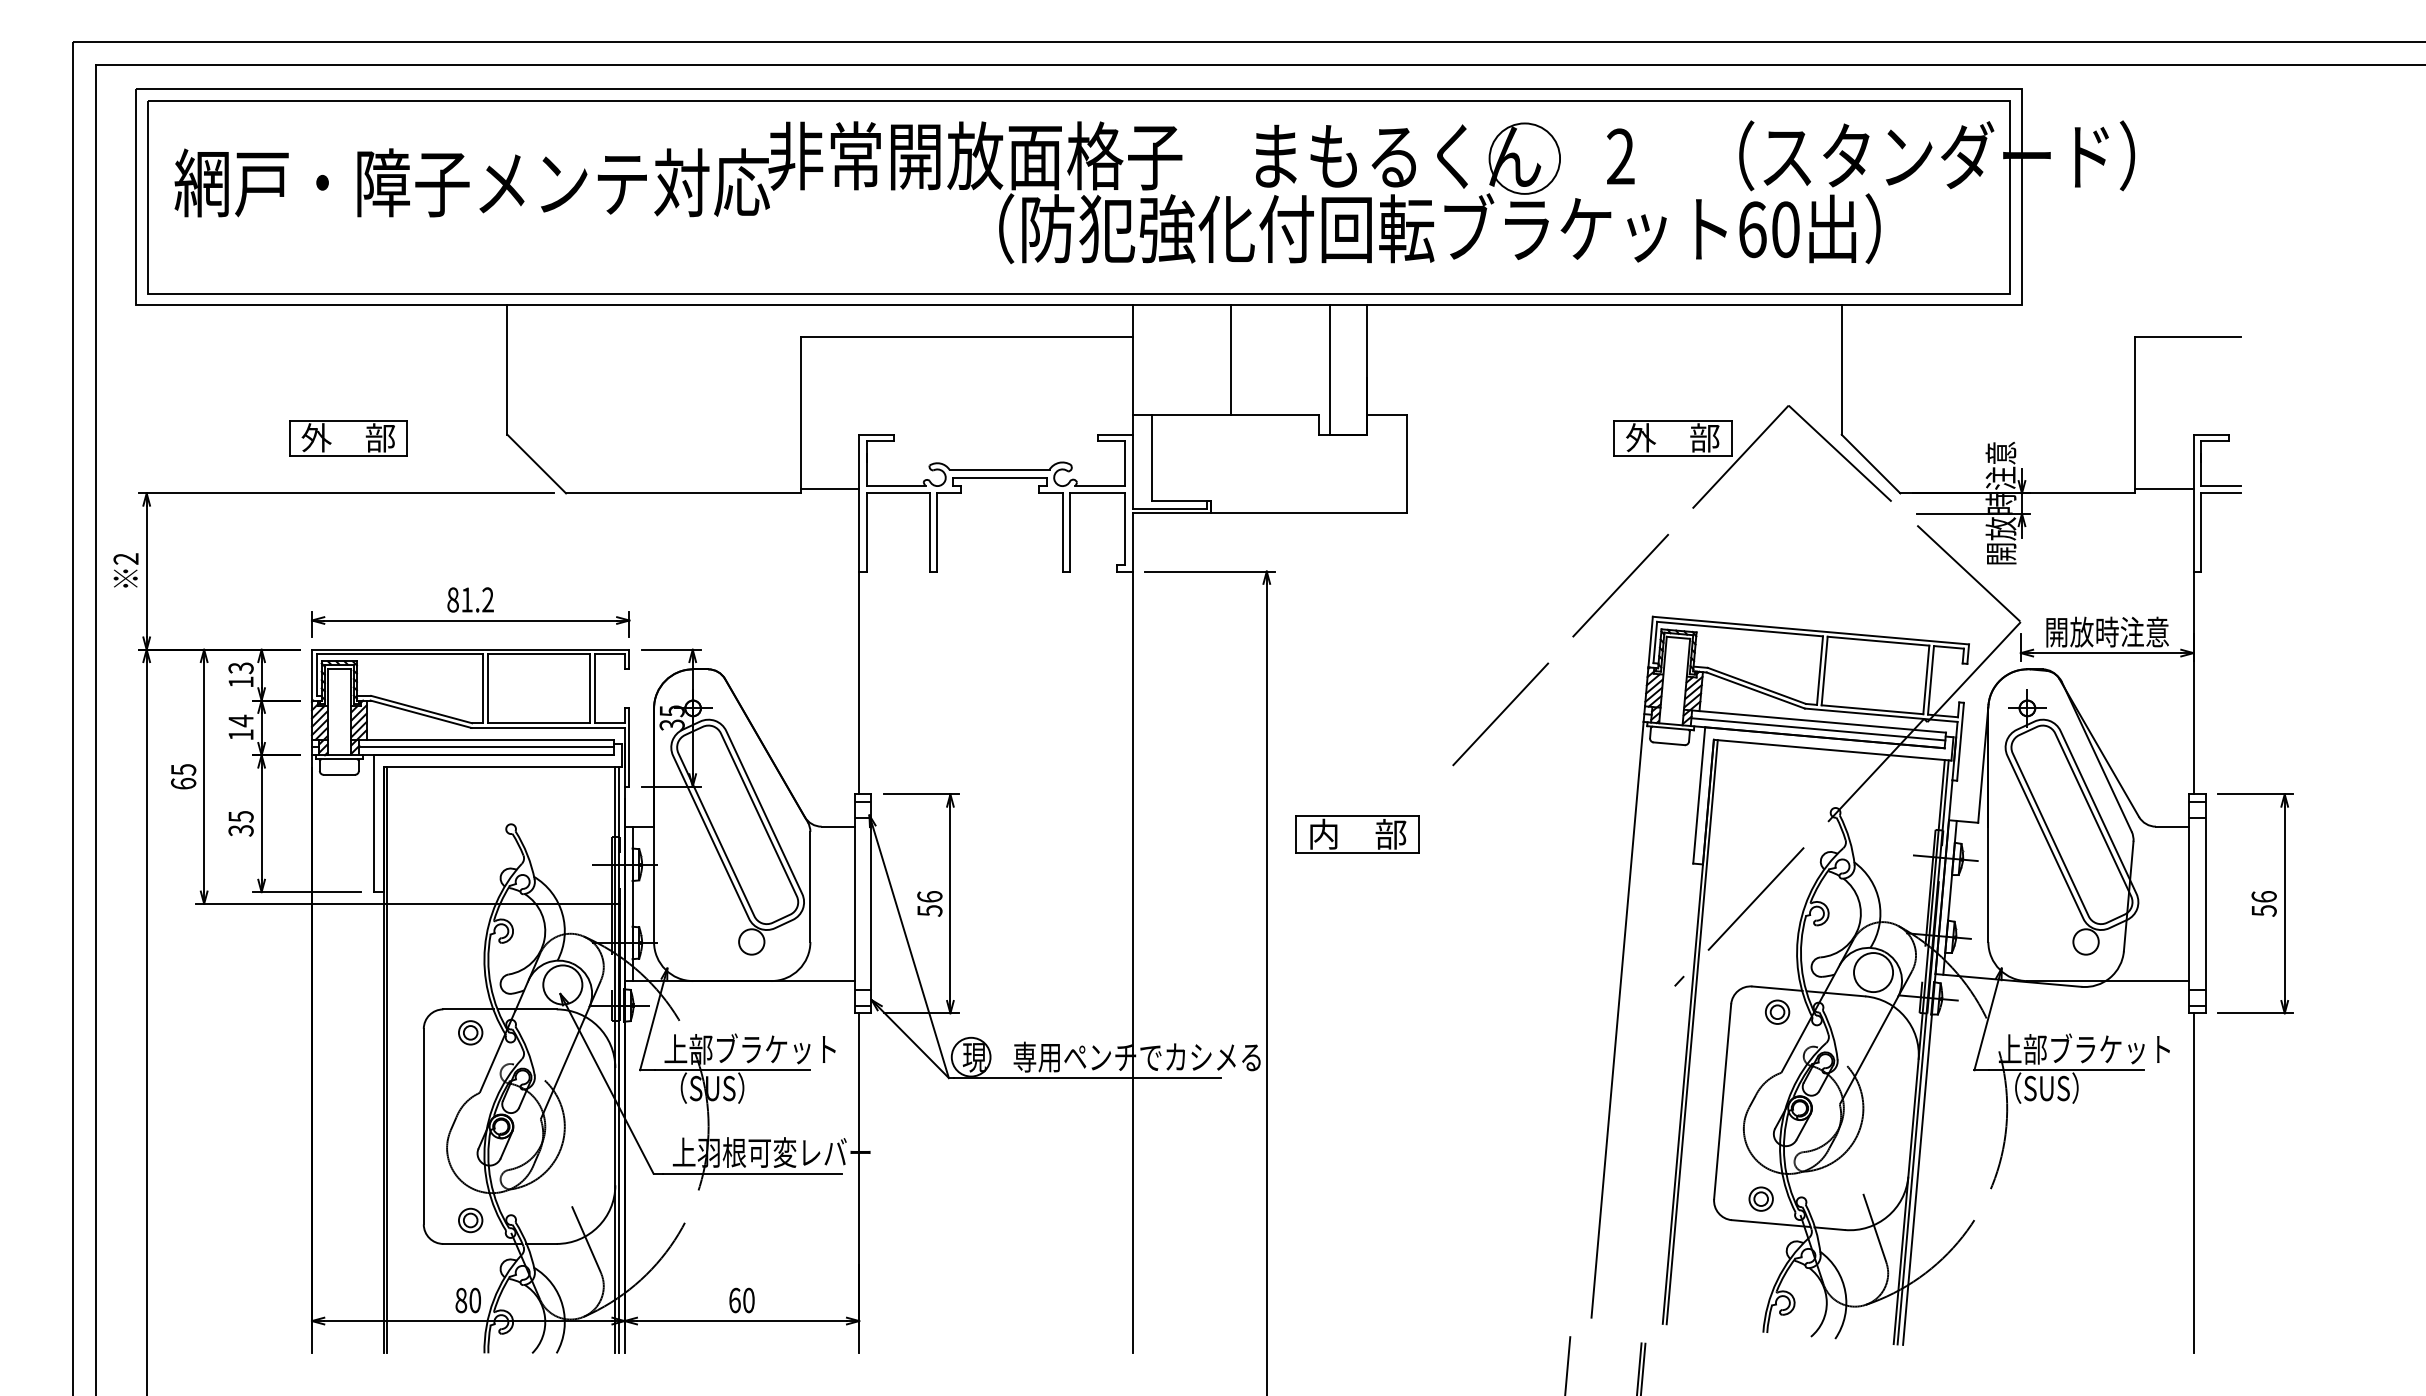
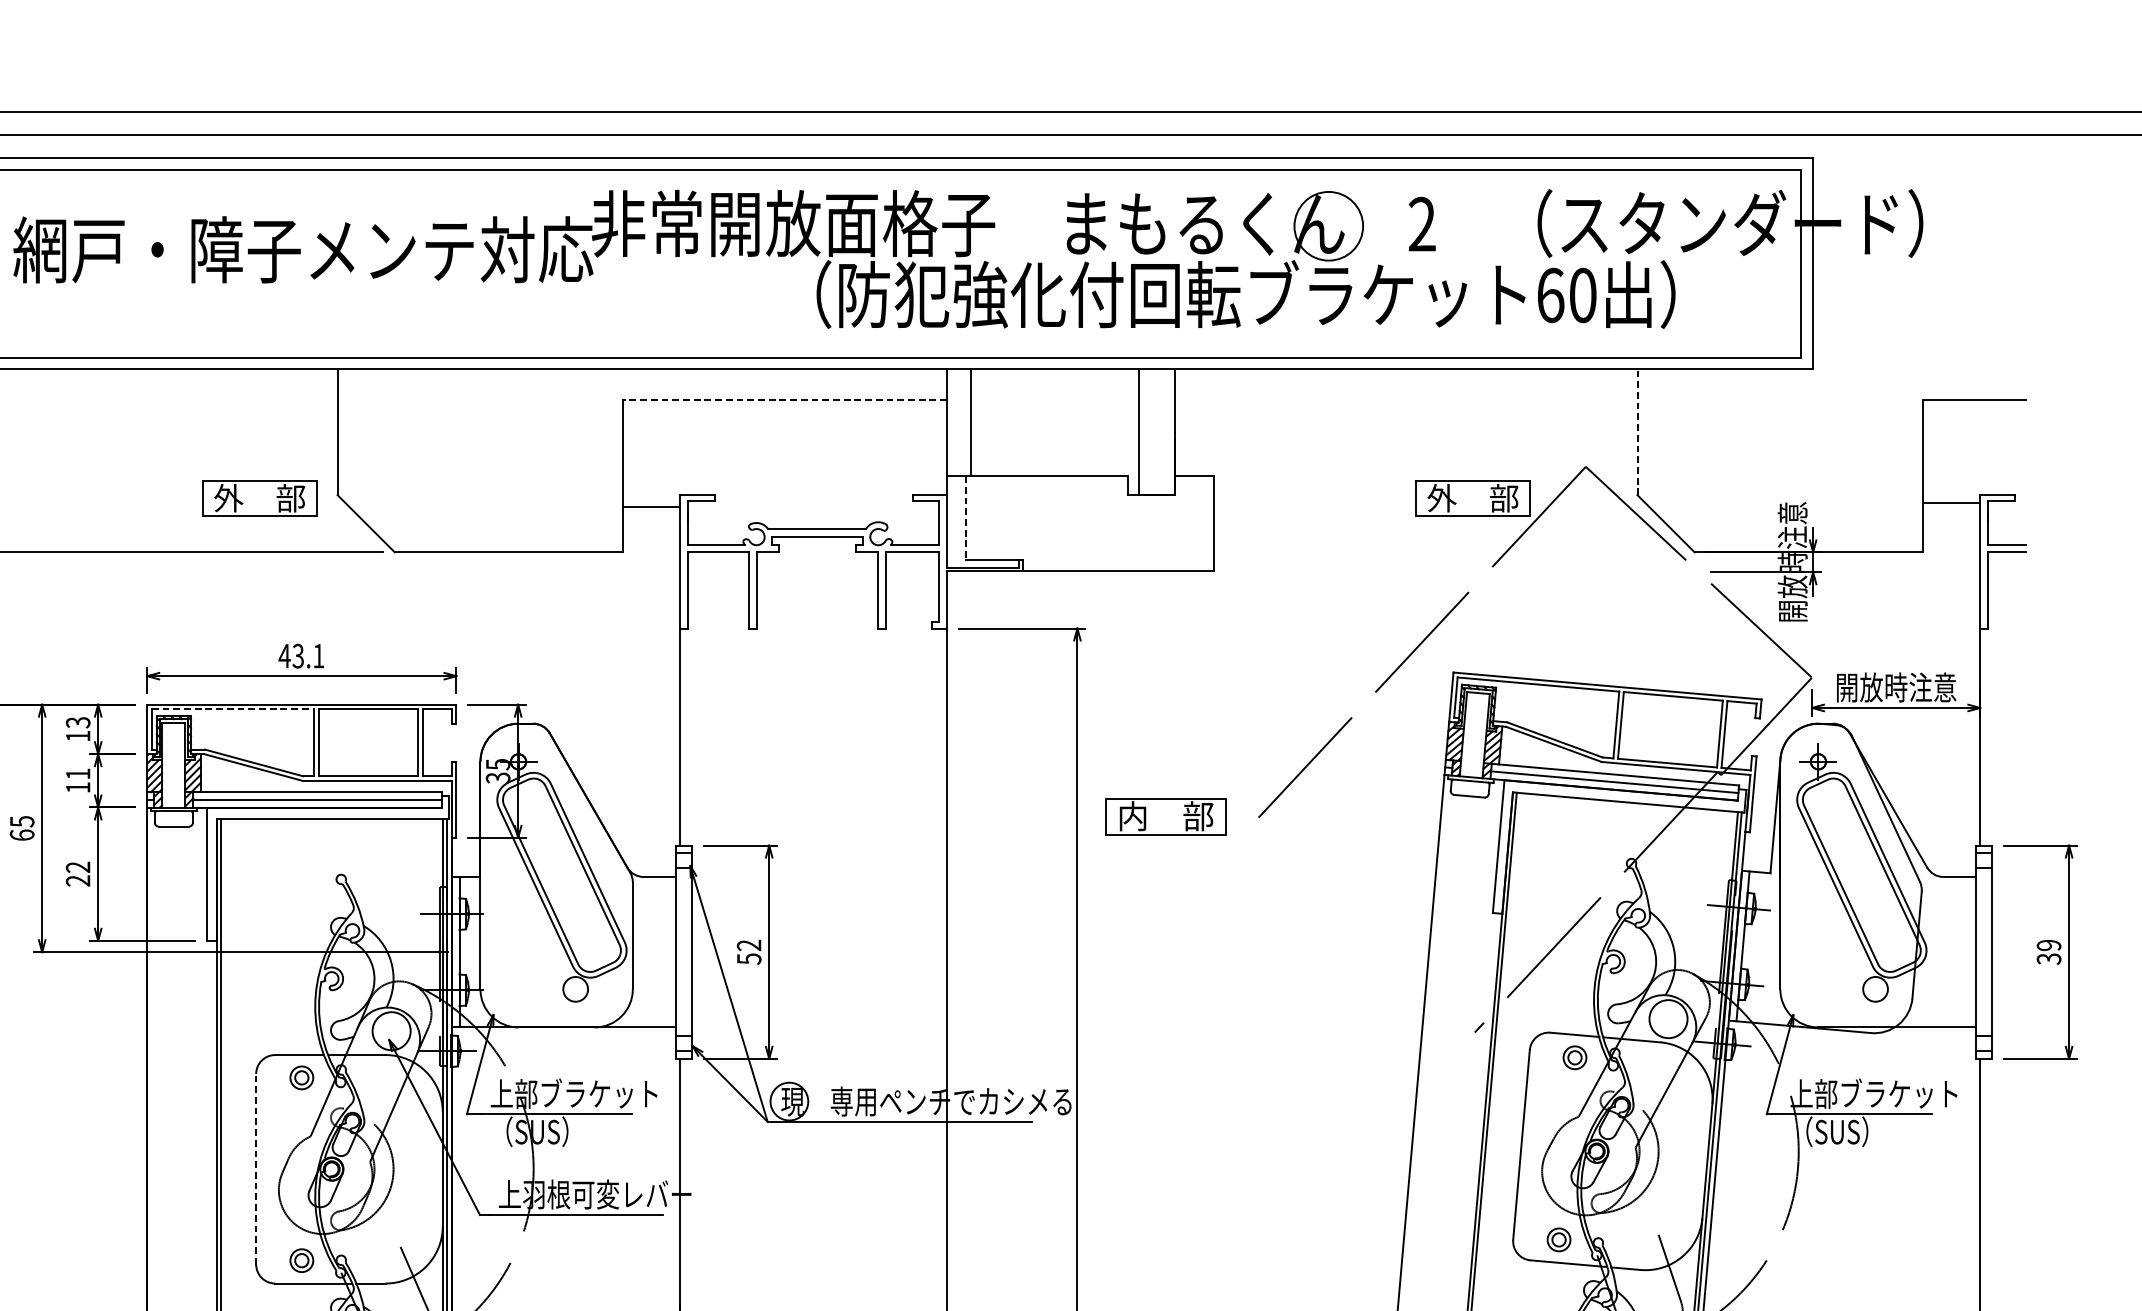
line: (966, 337) -> (784, 400), solid -> dashed
line: (1230, 360) -> (970, 422), moved
line: (1841, 370) -> (1637, 432), solid -> dashed
part: (348, 438) -> (259, 498), moved
line: (1152, 458) -> (966, 518), solid -> dashed
line: (829, 489) -> (651, 506), moved
line: (2163, 489) -> (1950, 502), moved
text: (469, 599) -> (300, 655), 81.2 -> 43.1
line: (400, 654) -> (233, 709), solid -> dashed
text: (240, 720) -> (77, 773), 14 -> 11
text: (240, 823) -> (77, 873), 35 -> 22
part: (1357, 834) -> (1165, 816), moved
text: (929, 896) -> (748, 945), 56 -> 52
text: (2263, 903) -> (2048, 951), 56 -> 39
line: (423, 1126) -> (255, 1169), solid -> dashed

